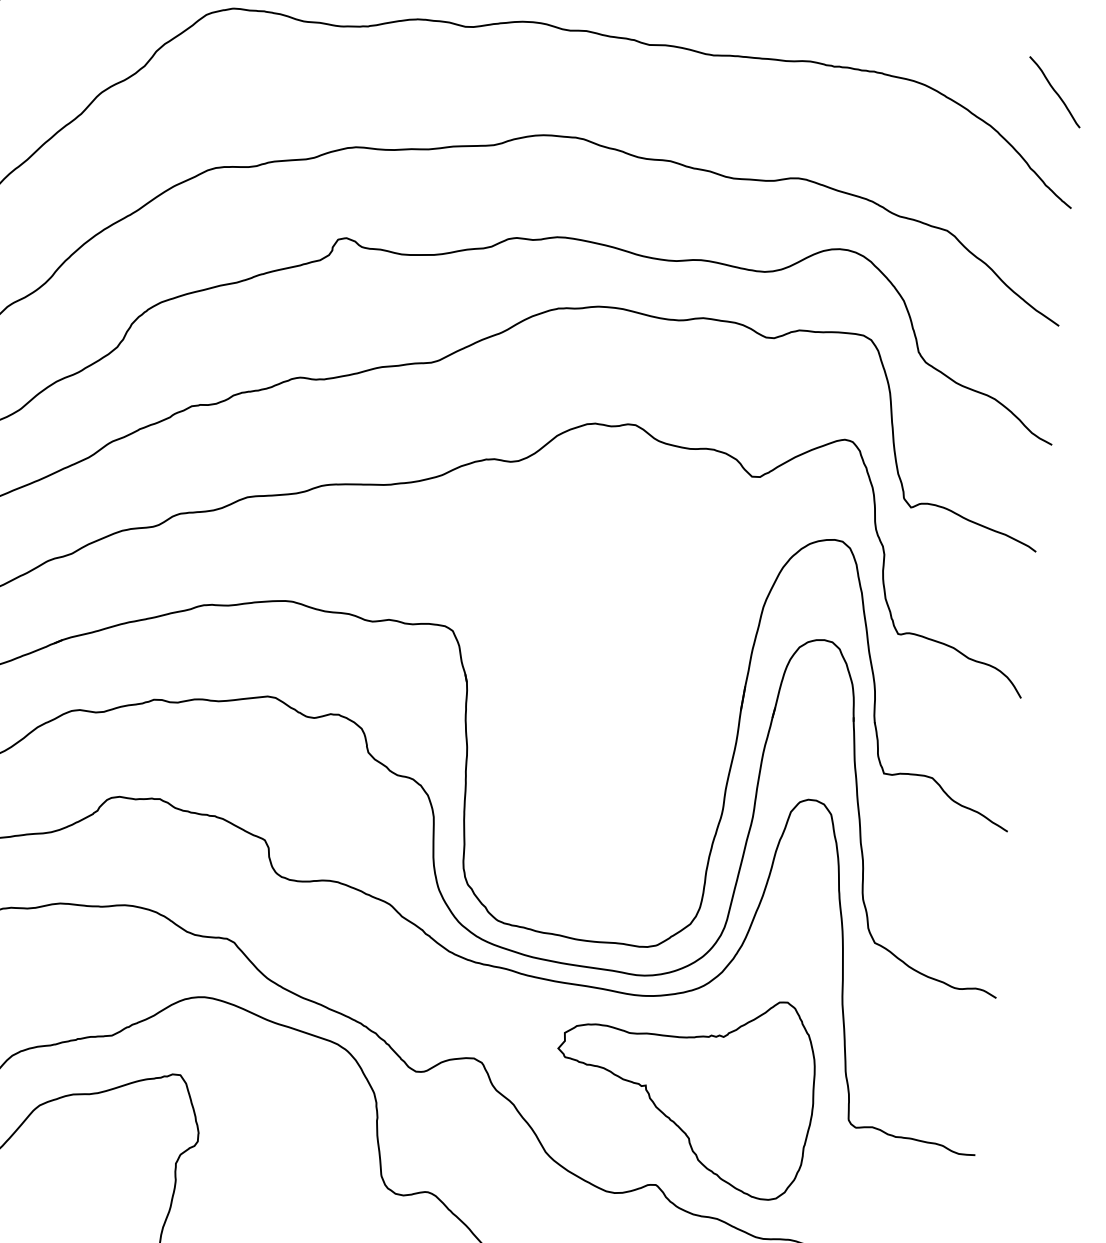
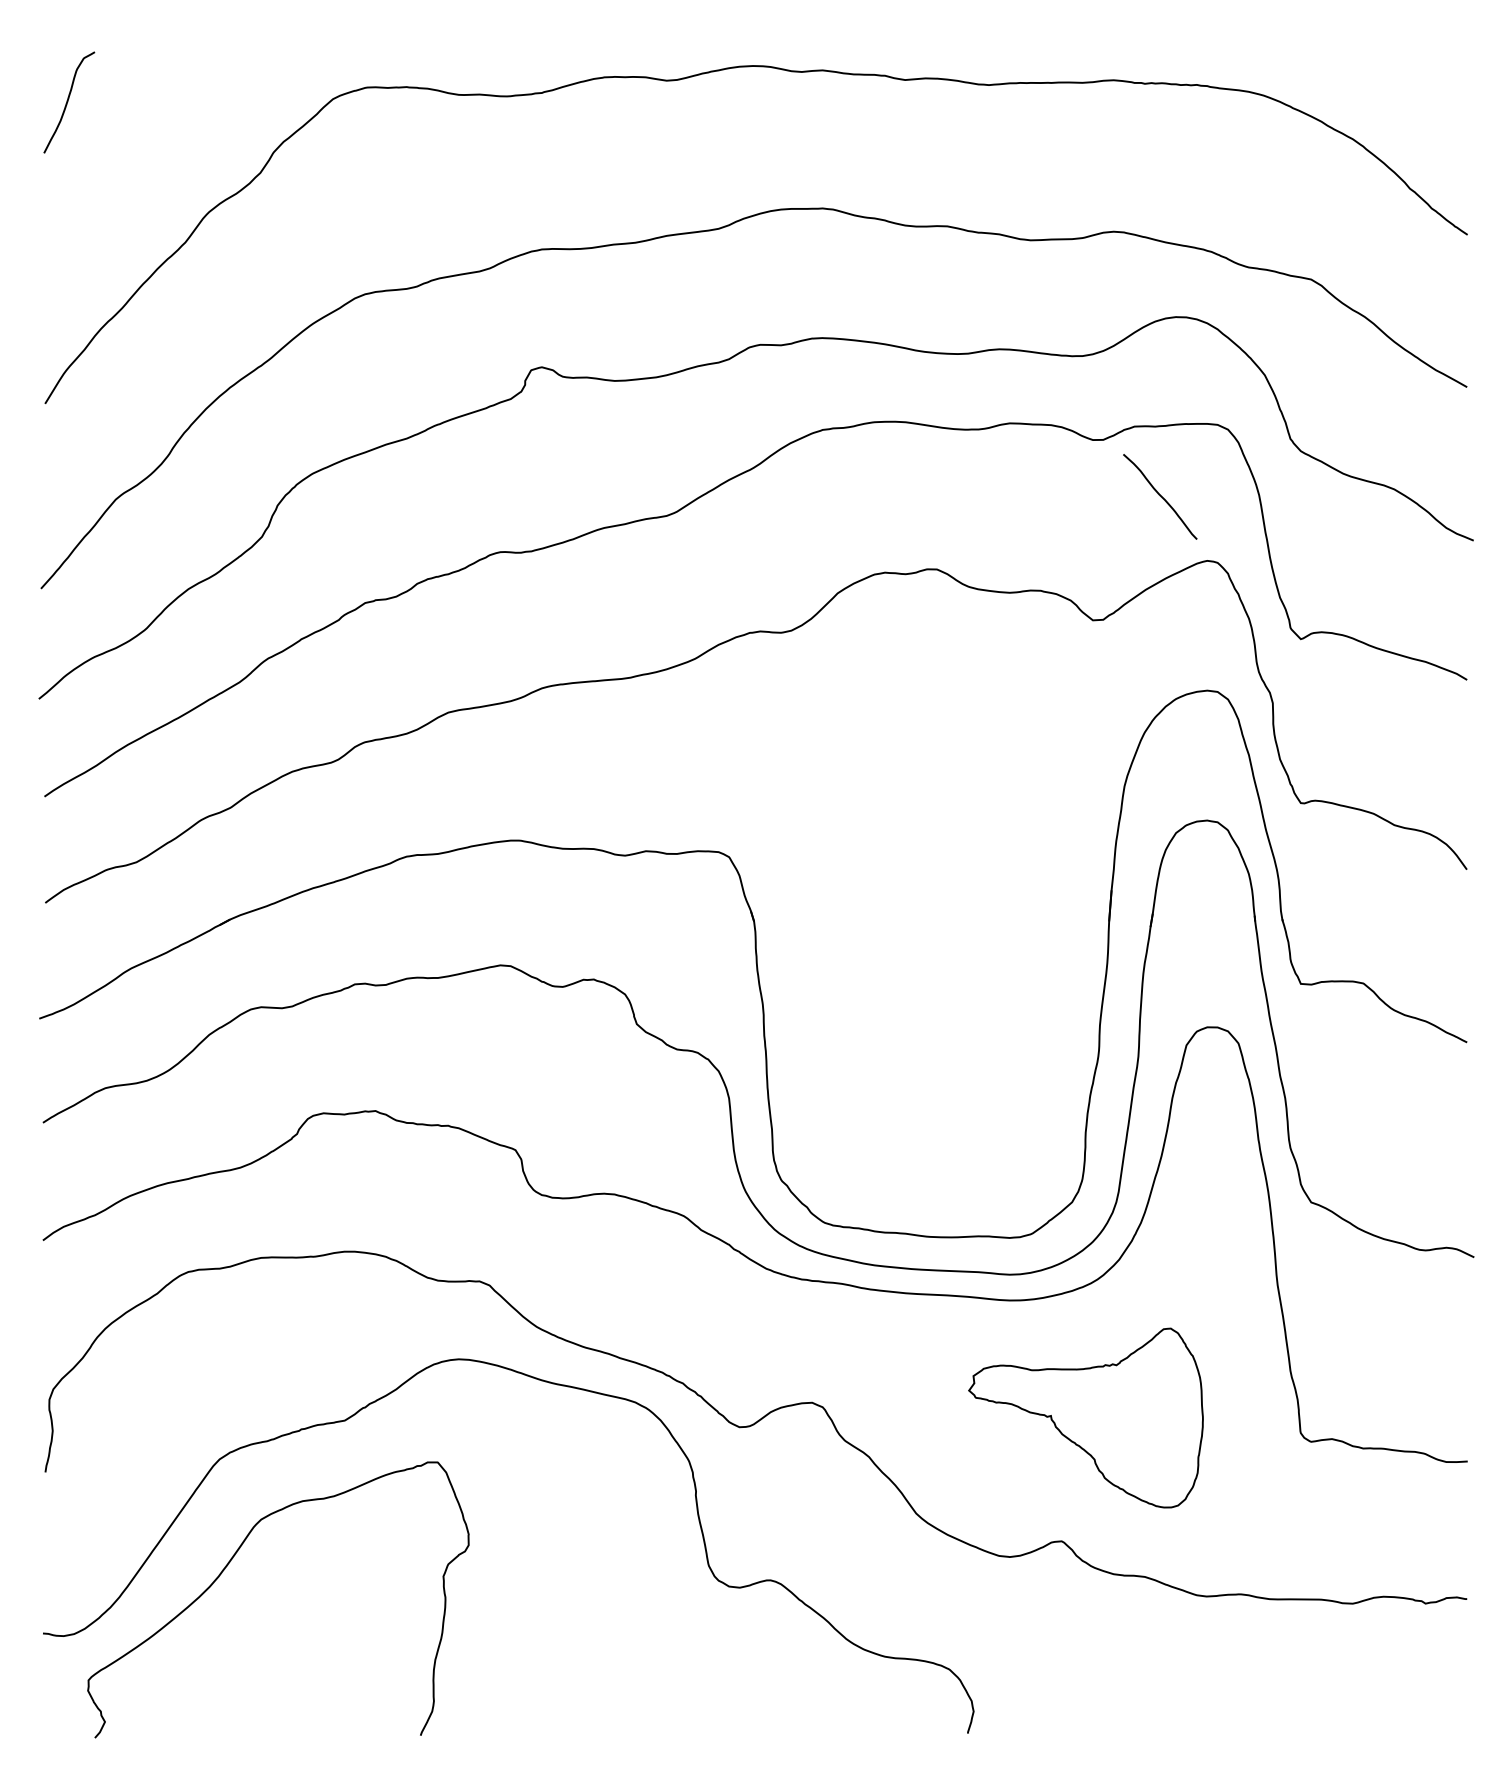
curve: (1055, 92) -> (1160, 496), moved
part: (683, 1091) -> (1085, 1417), size x0.7

